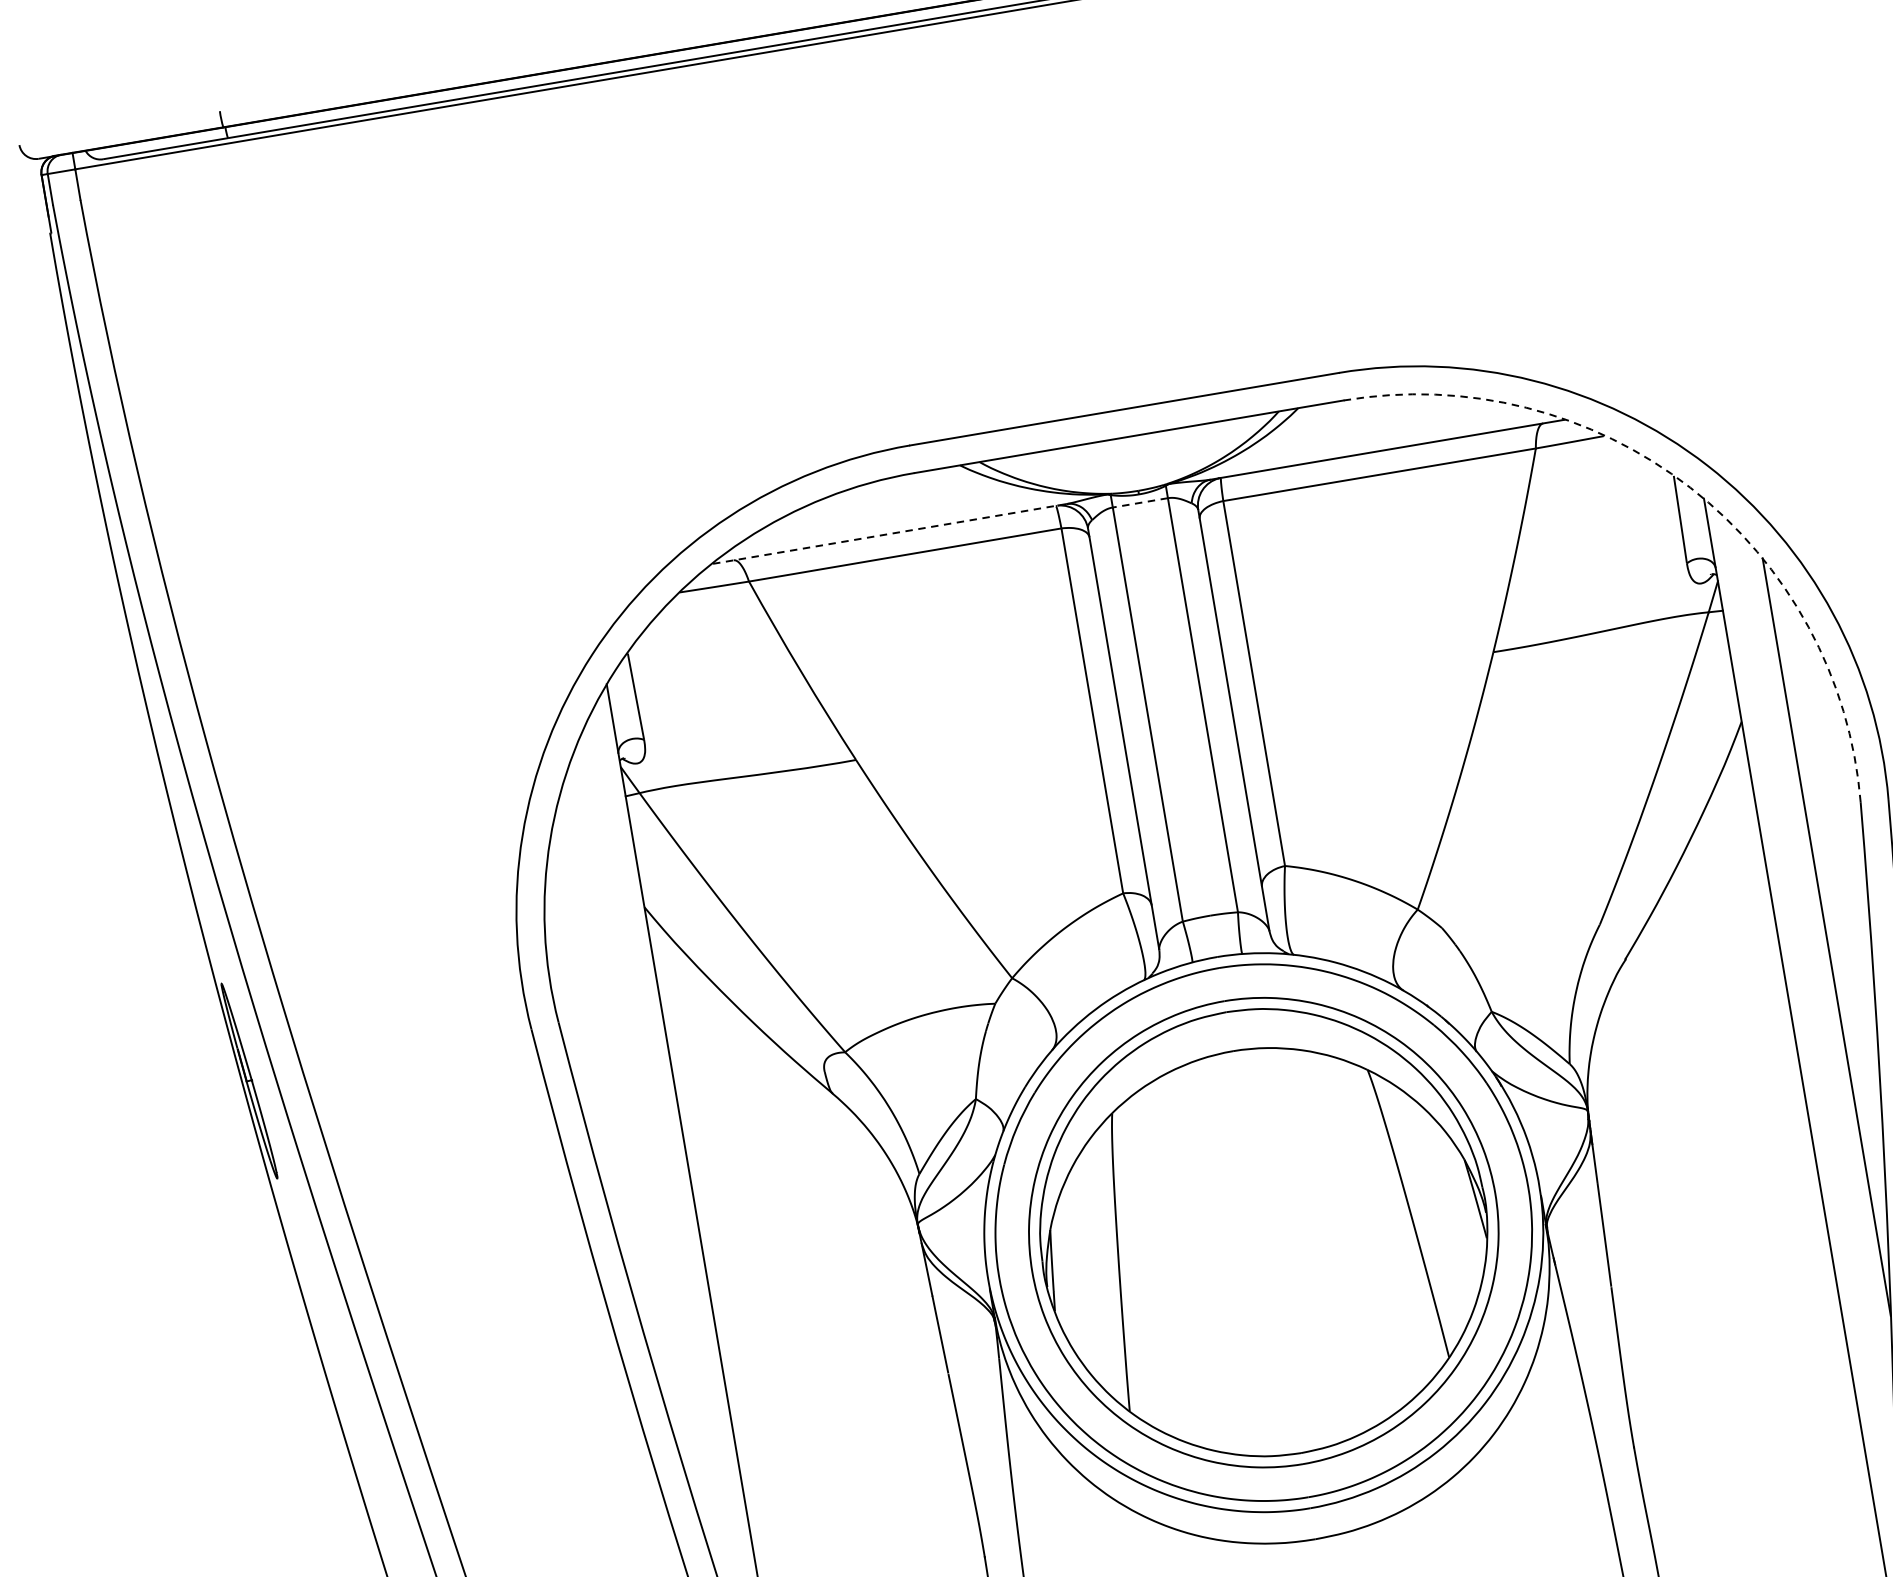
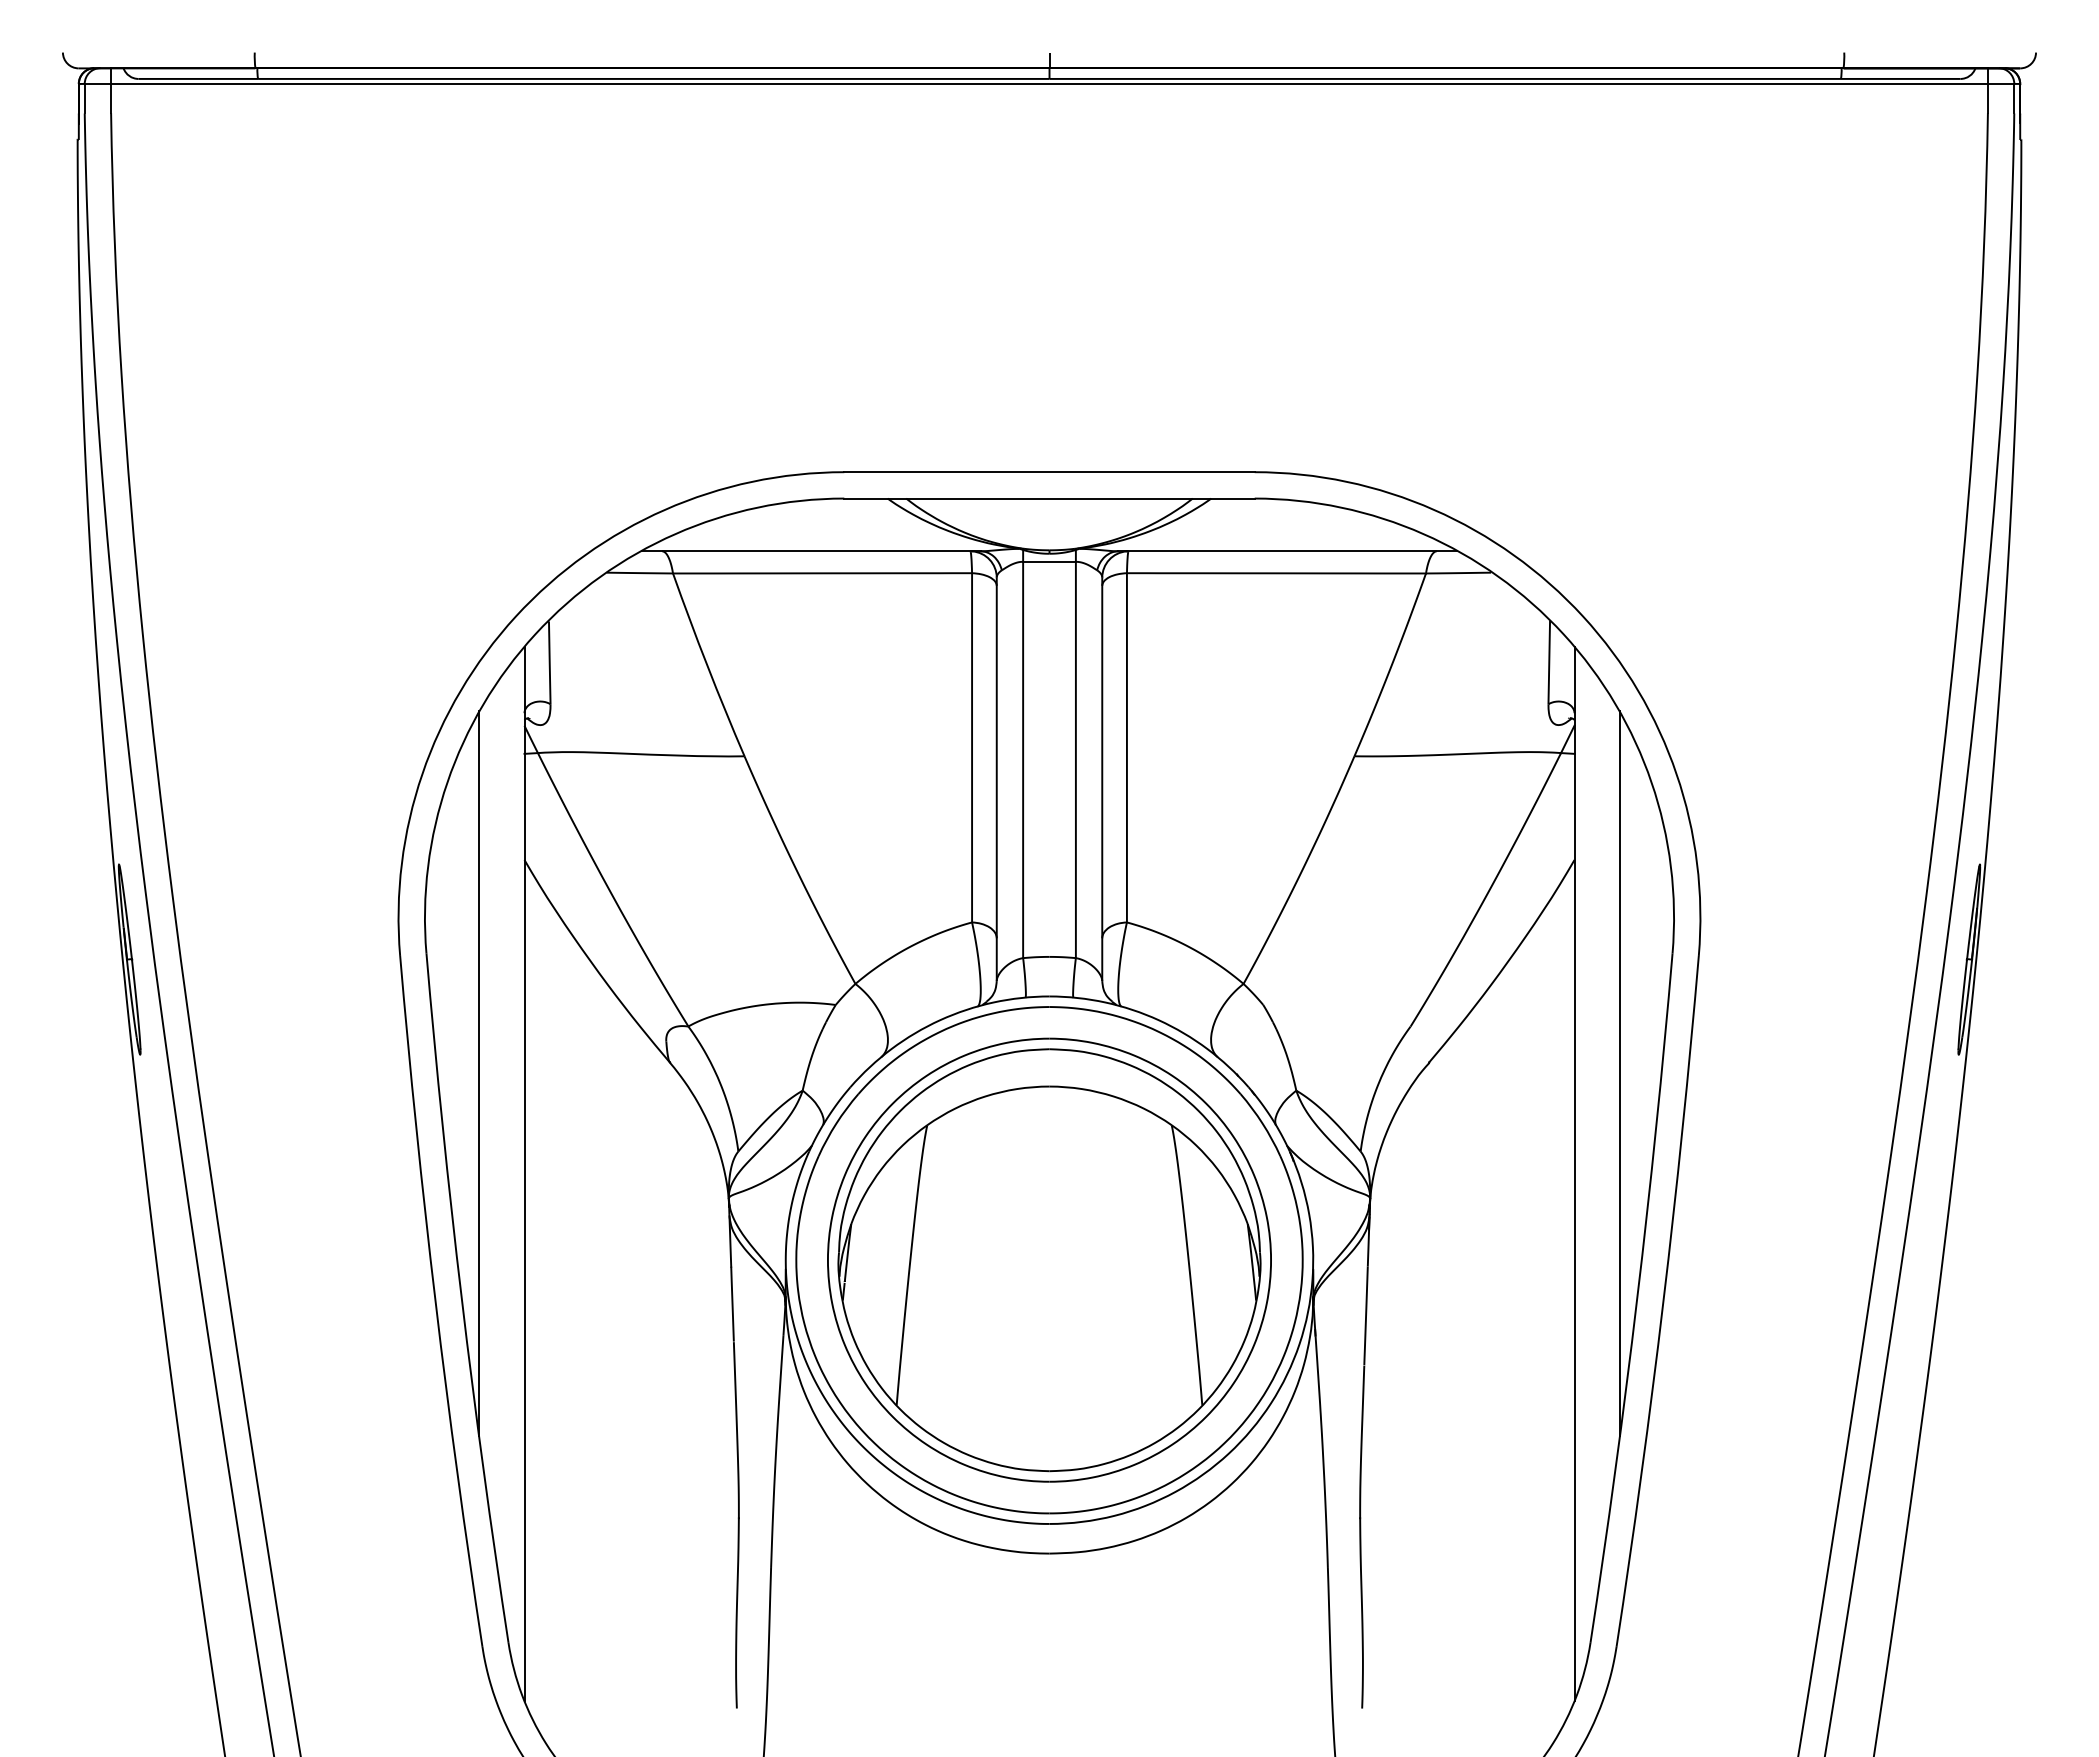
arc: (1690, 487) -> (1563, 634), dashed -> solid
line: (1140, 502) -> (1049, 561), dashed -> solid
line: (889, 534) -> (811, 551), dashed -> solid
line: (635, 1138) -> (479, 1073), added

